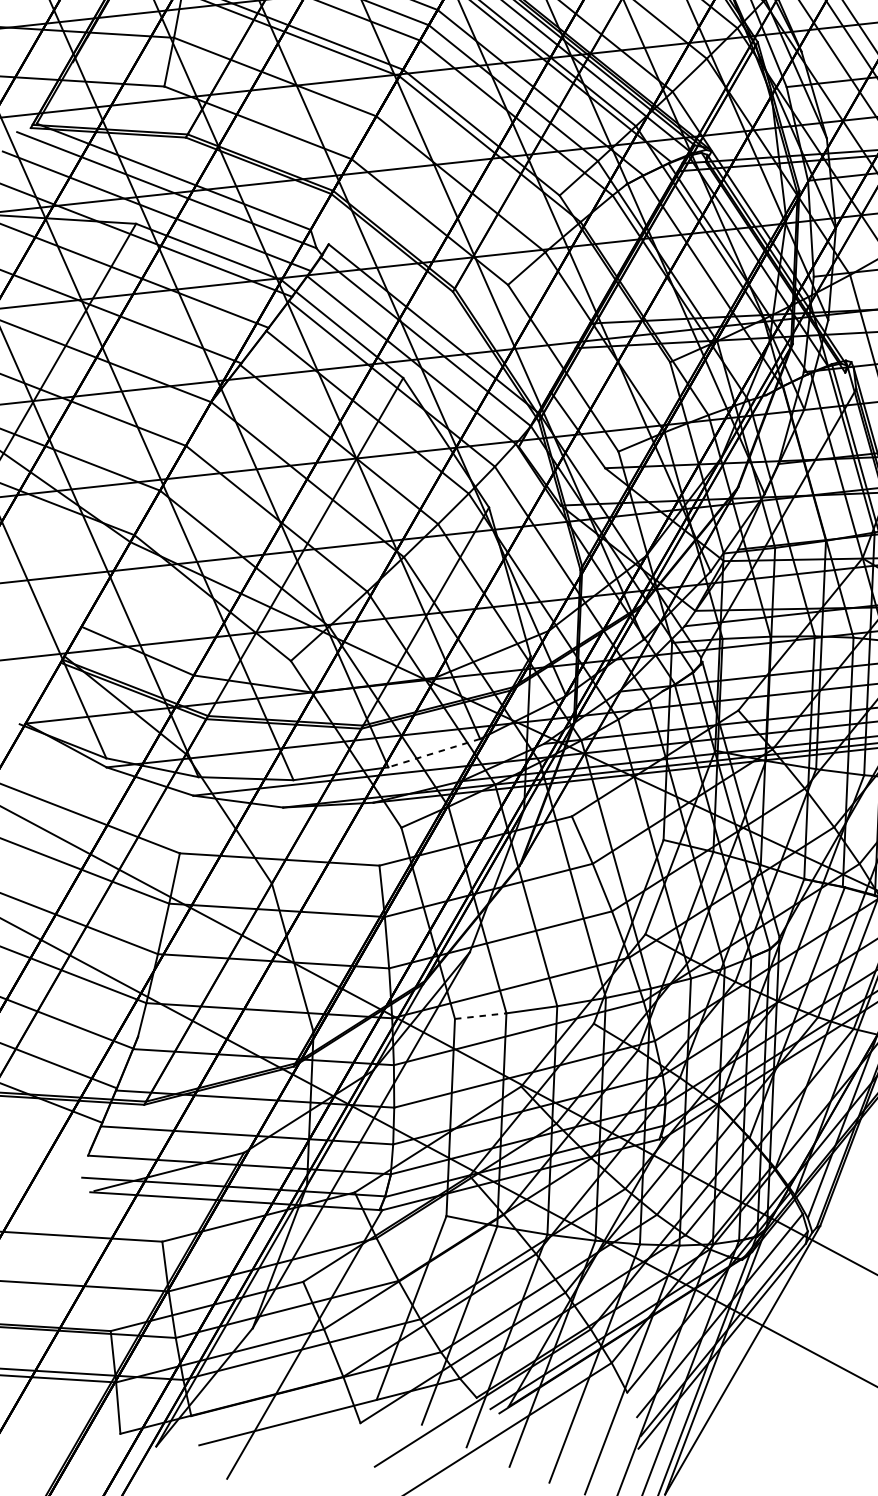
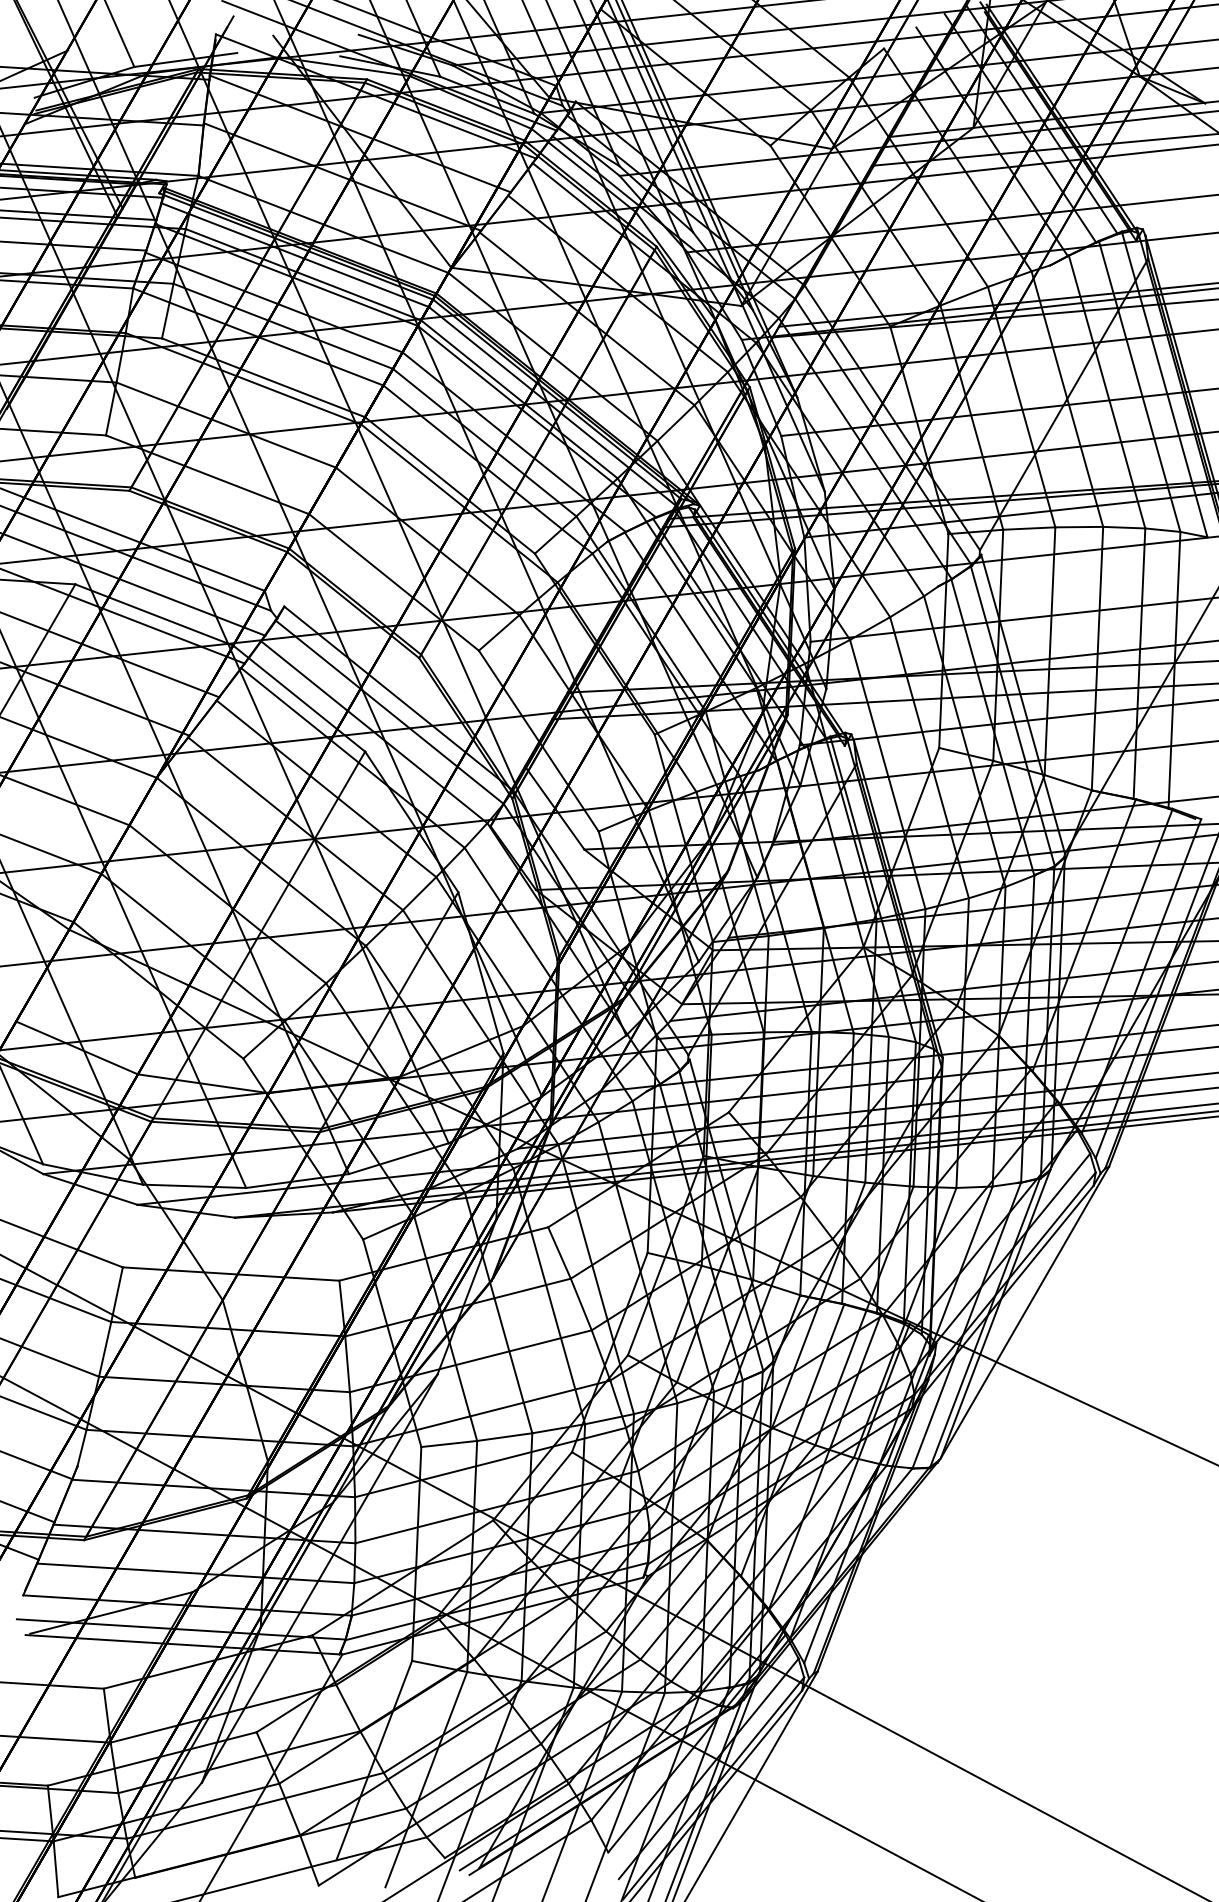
line: (433, 753) -> (398, 1158), dashed -> solid
line: (480, 1015) -> (449, 1443), dashed -> solid

